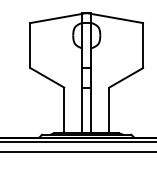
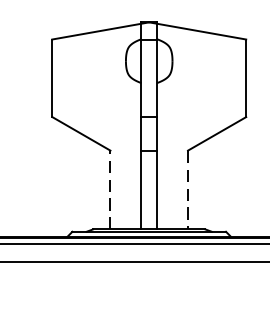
line: (64, 110) -> (110, 190), solid -> dashed
line: (109, 110) -> (188, 190), solid -> dashed

